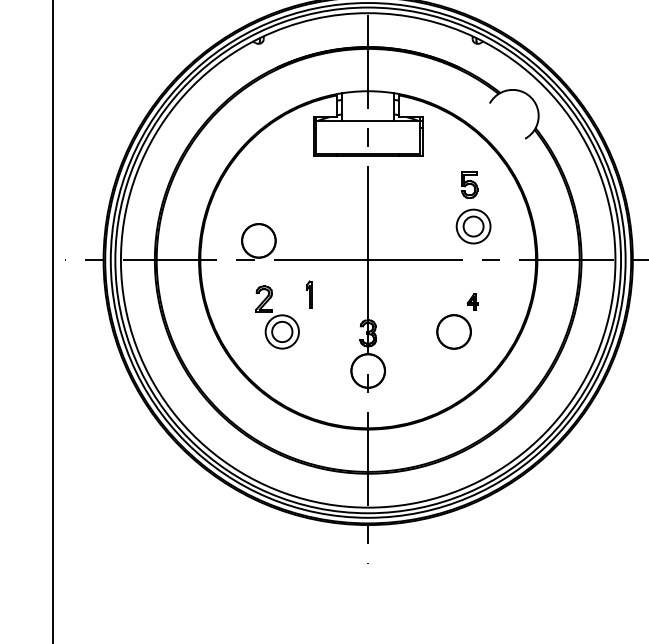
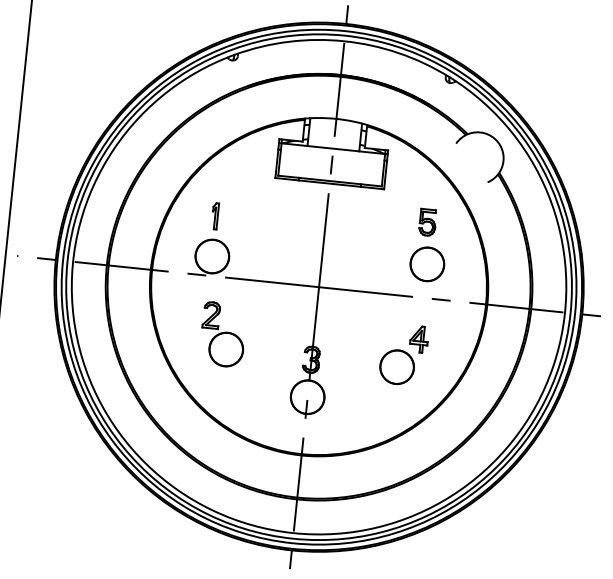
circle: (473, 226) -> (427, 264), size x1.67
part: (309, 294) -> (215, 216), moved
part: (472, 301) -> (418, 338), size x1.67
circle: (282, 331) -> (226, 349), size x1.67

